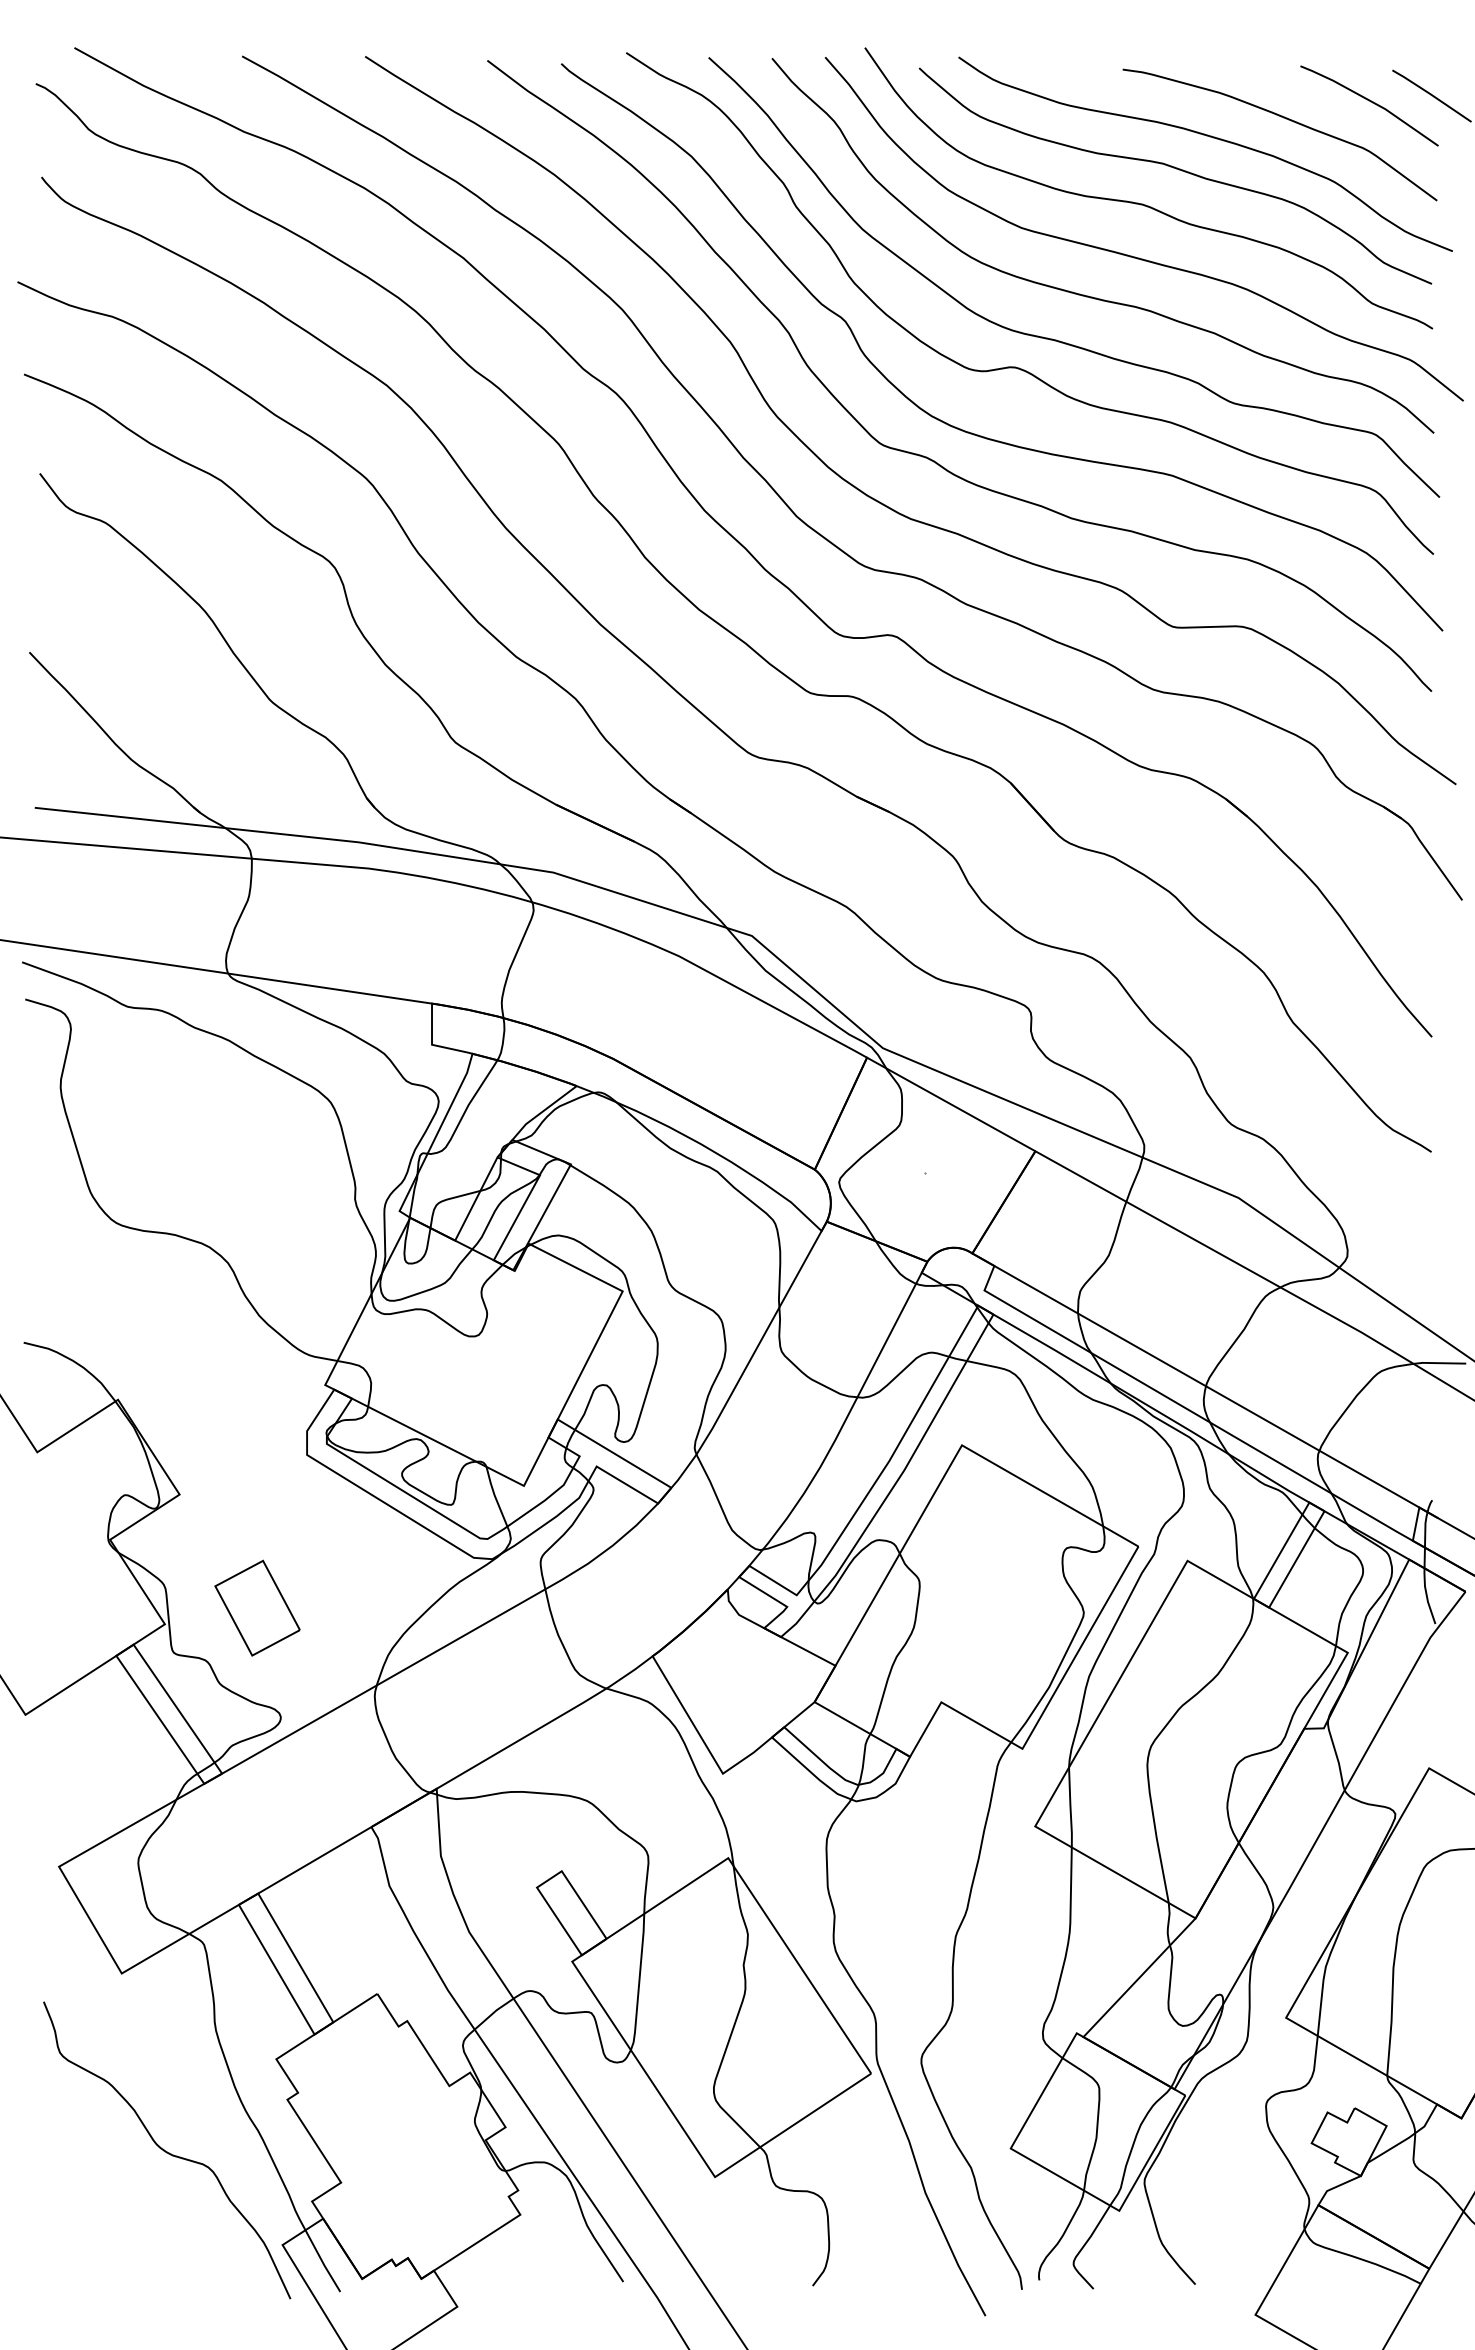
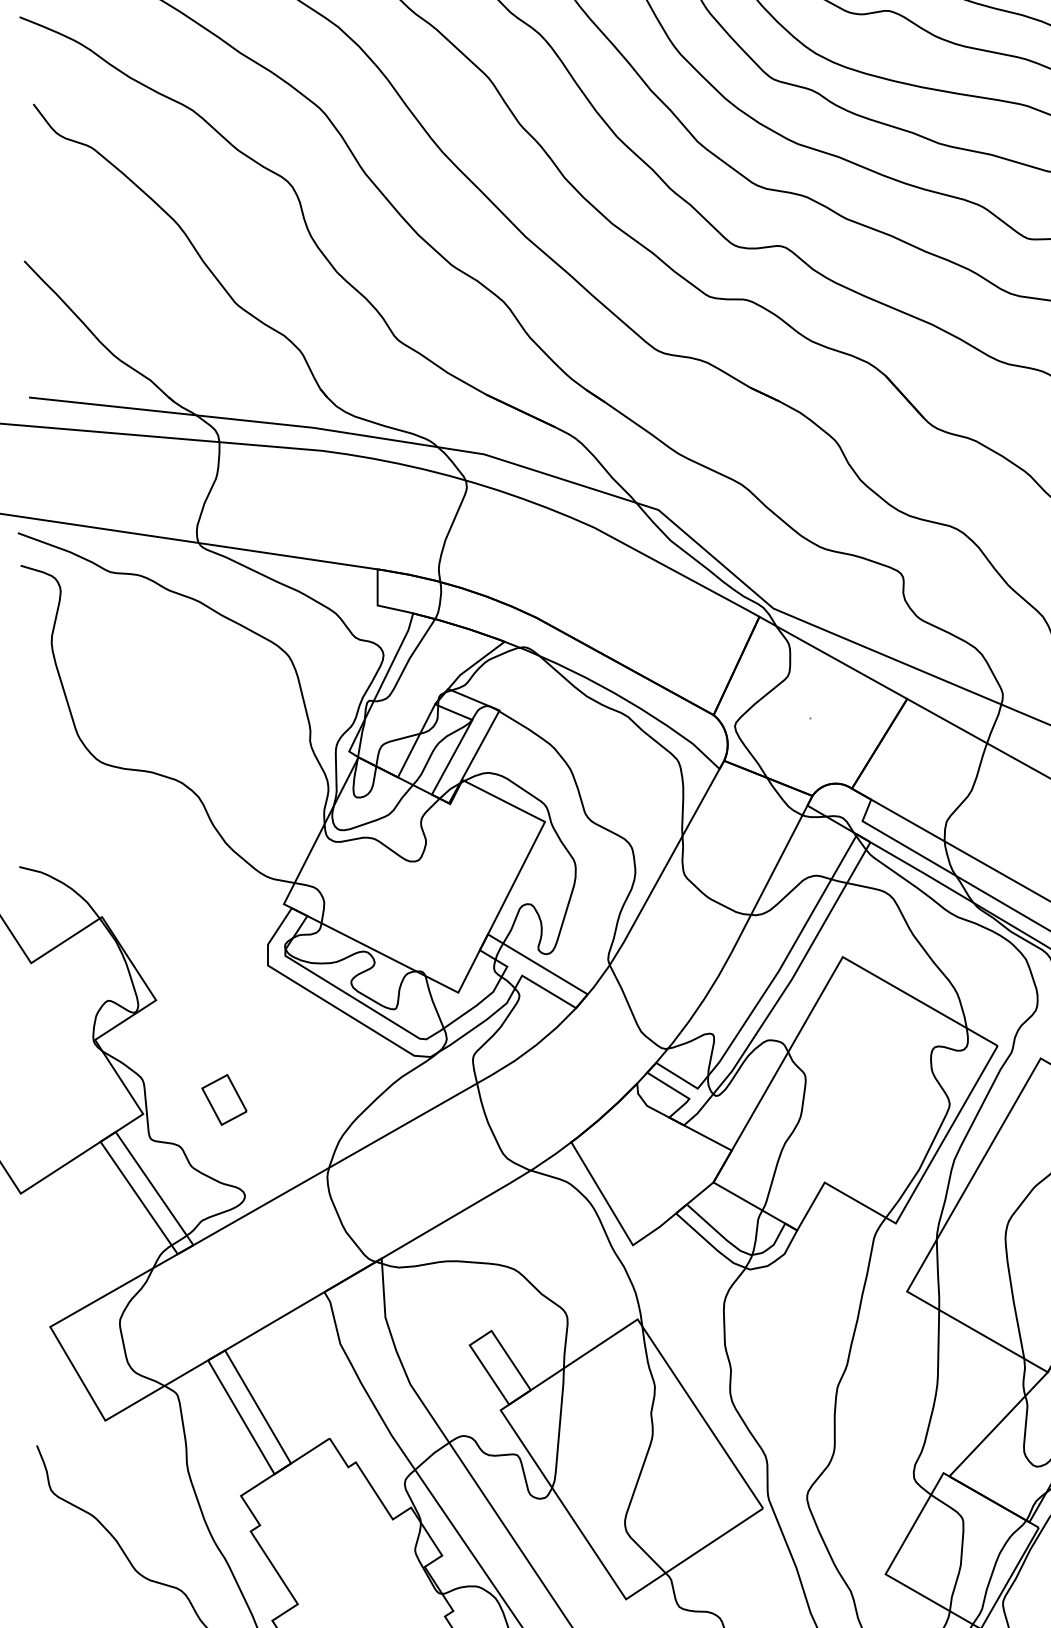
part: (257, 1607) -> (224, 1099), size x0.6

